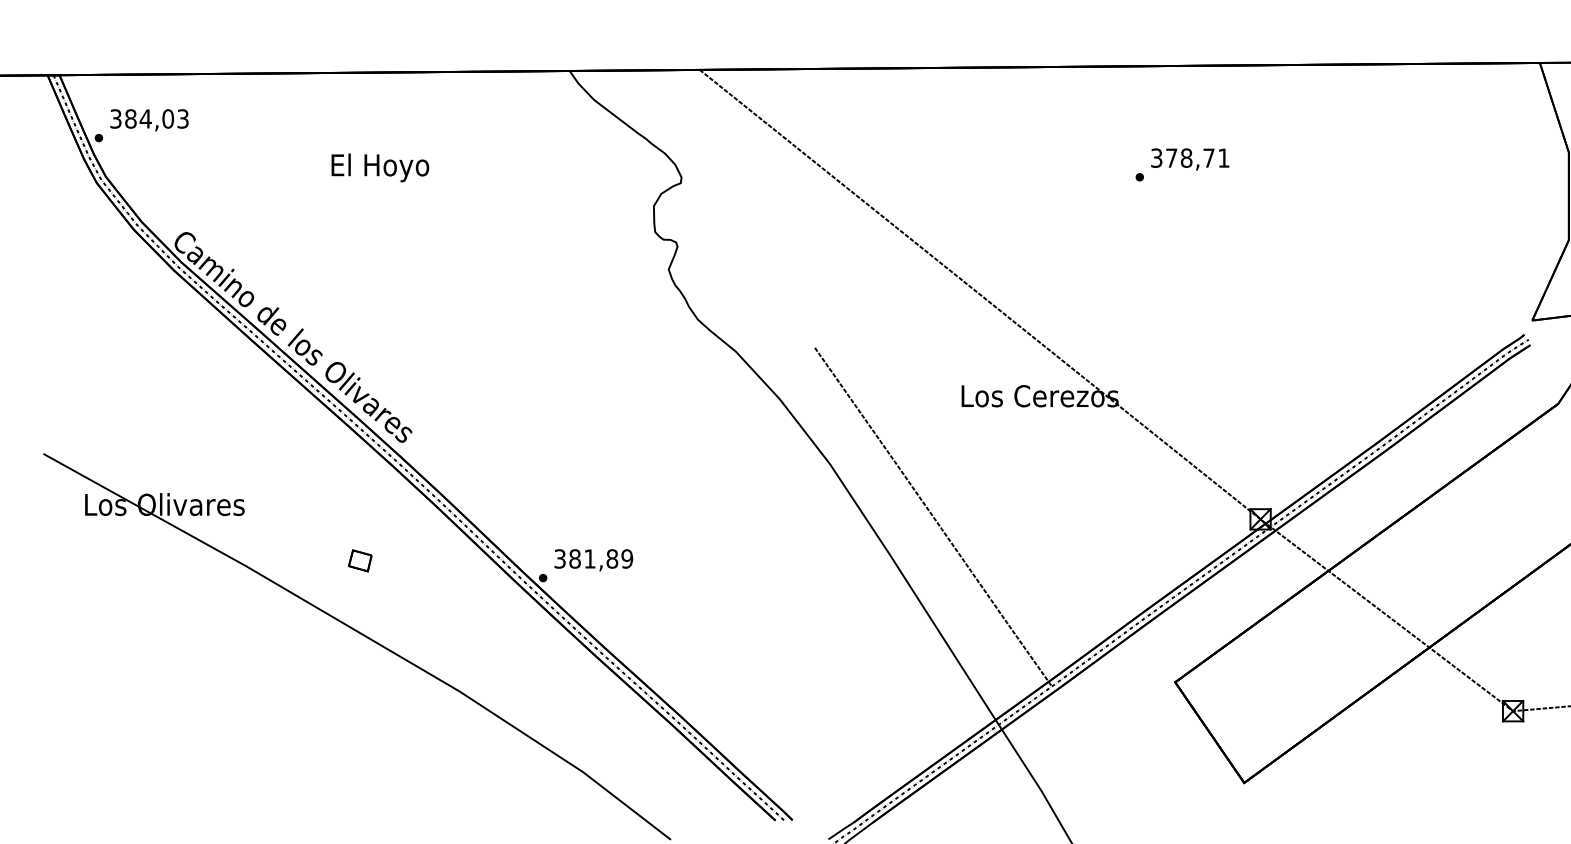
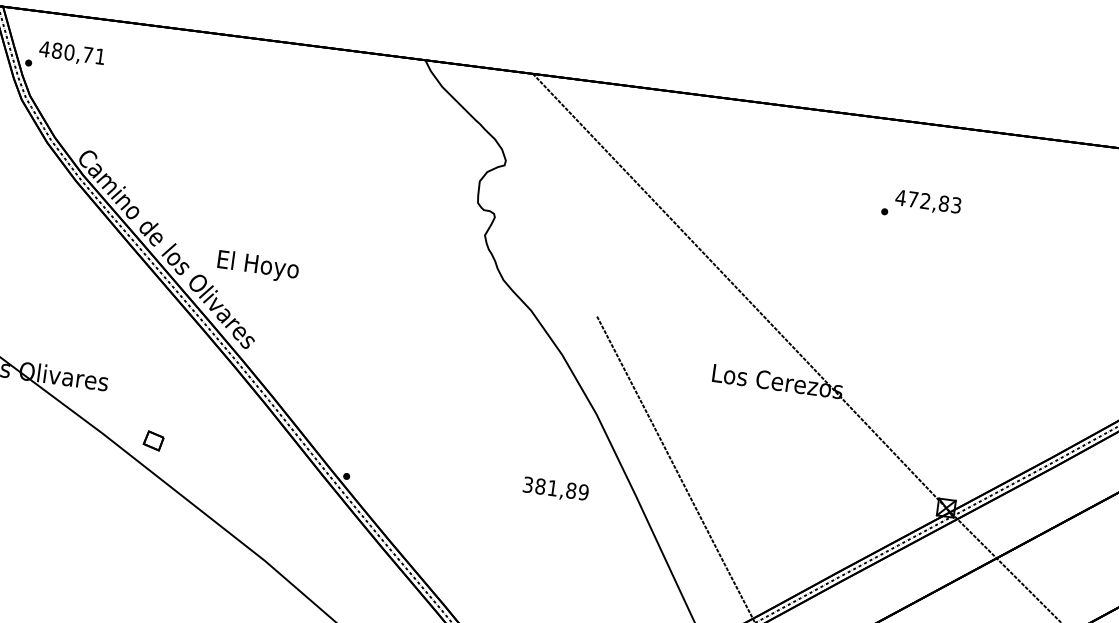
text: (148, 118) -> (71, 52), 384,03 -> 480,71
text: (1189, 157) -> (928, 201), 378,71 -> 472,83
text: (380, 167) -> (258, 266), moved
part: (359, 560) -> (153, 440), moved
text: (593, 560) -> (555, 489), moved

